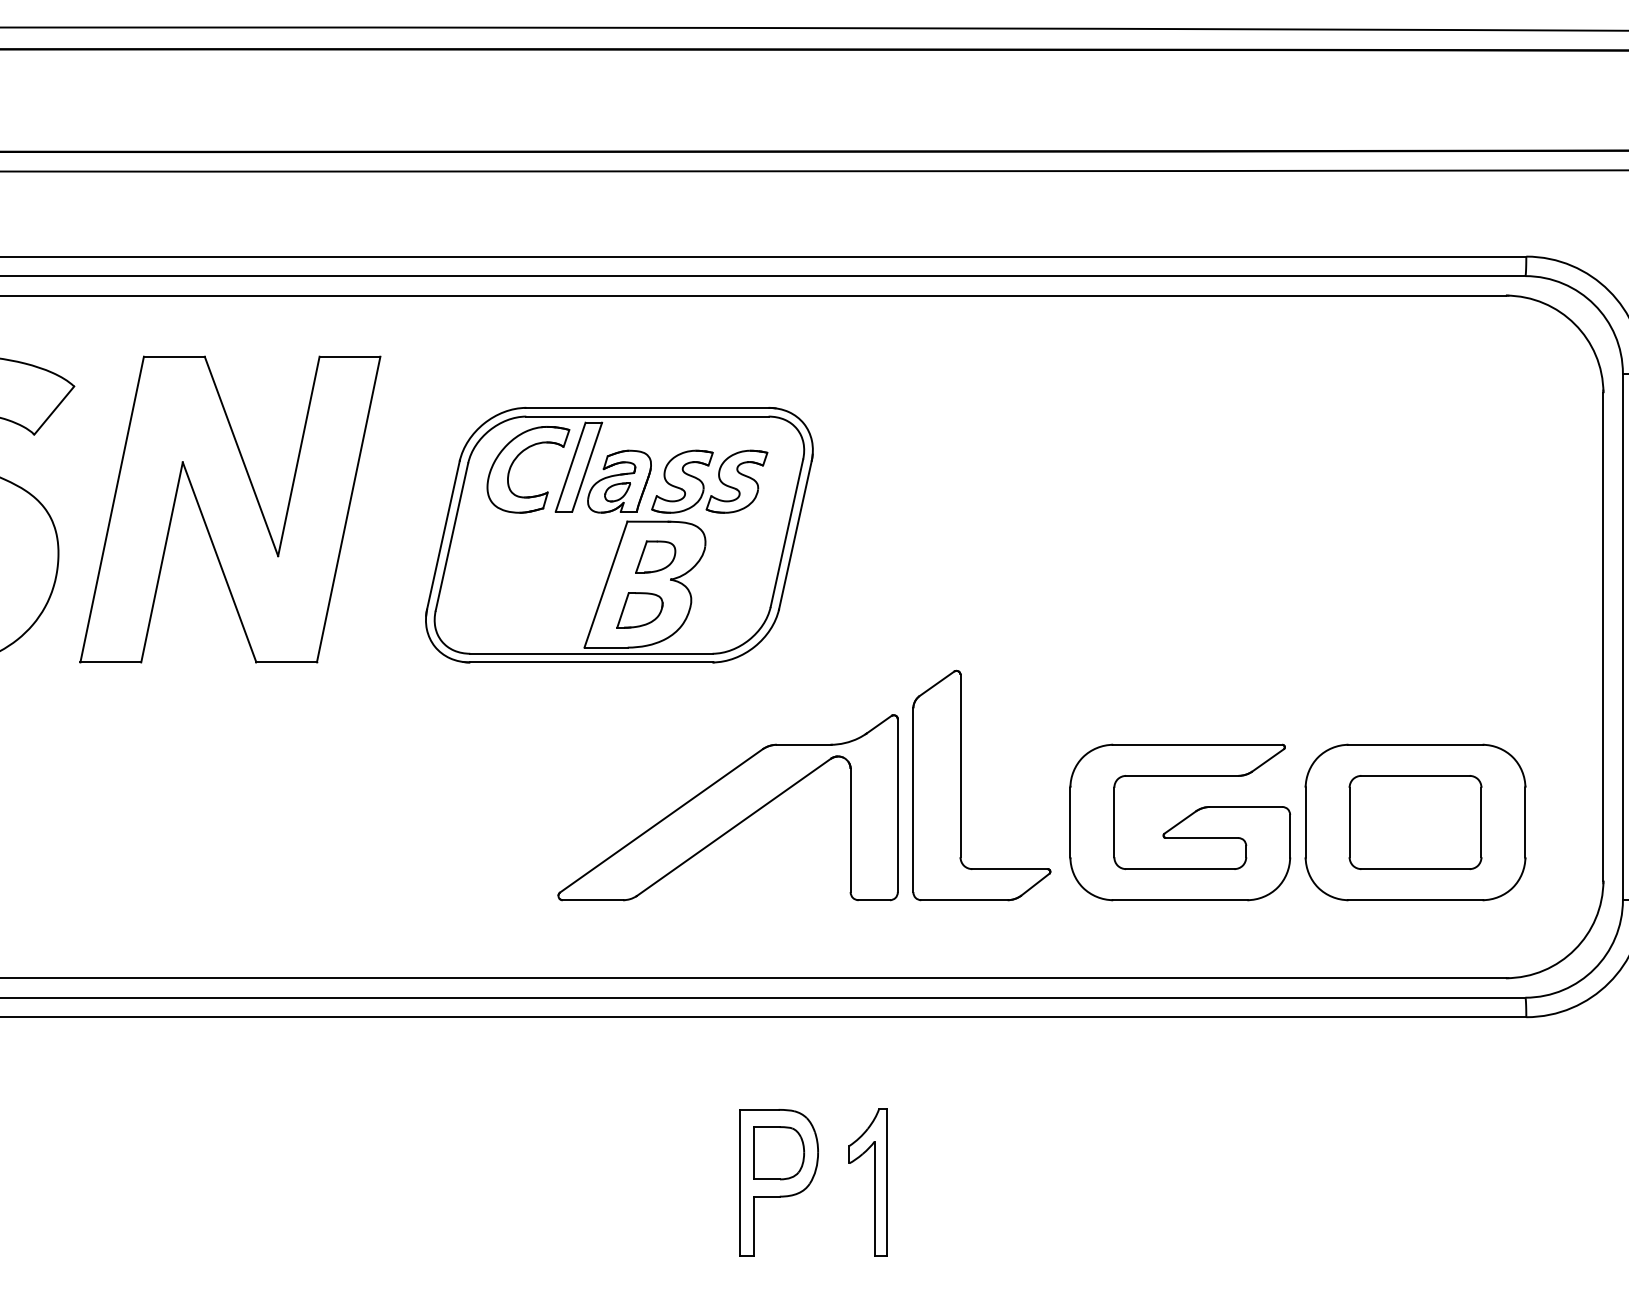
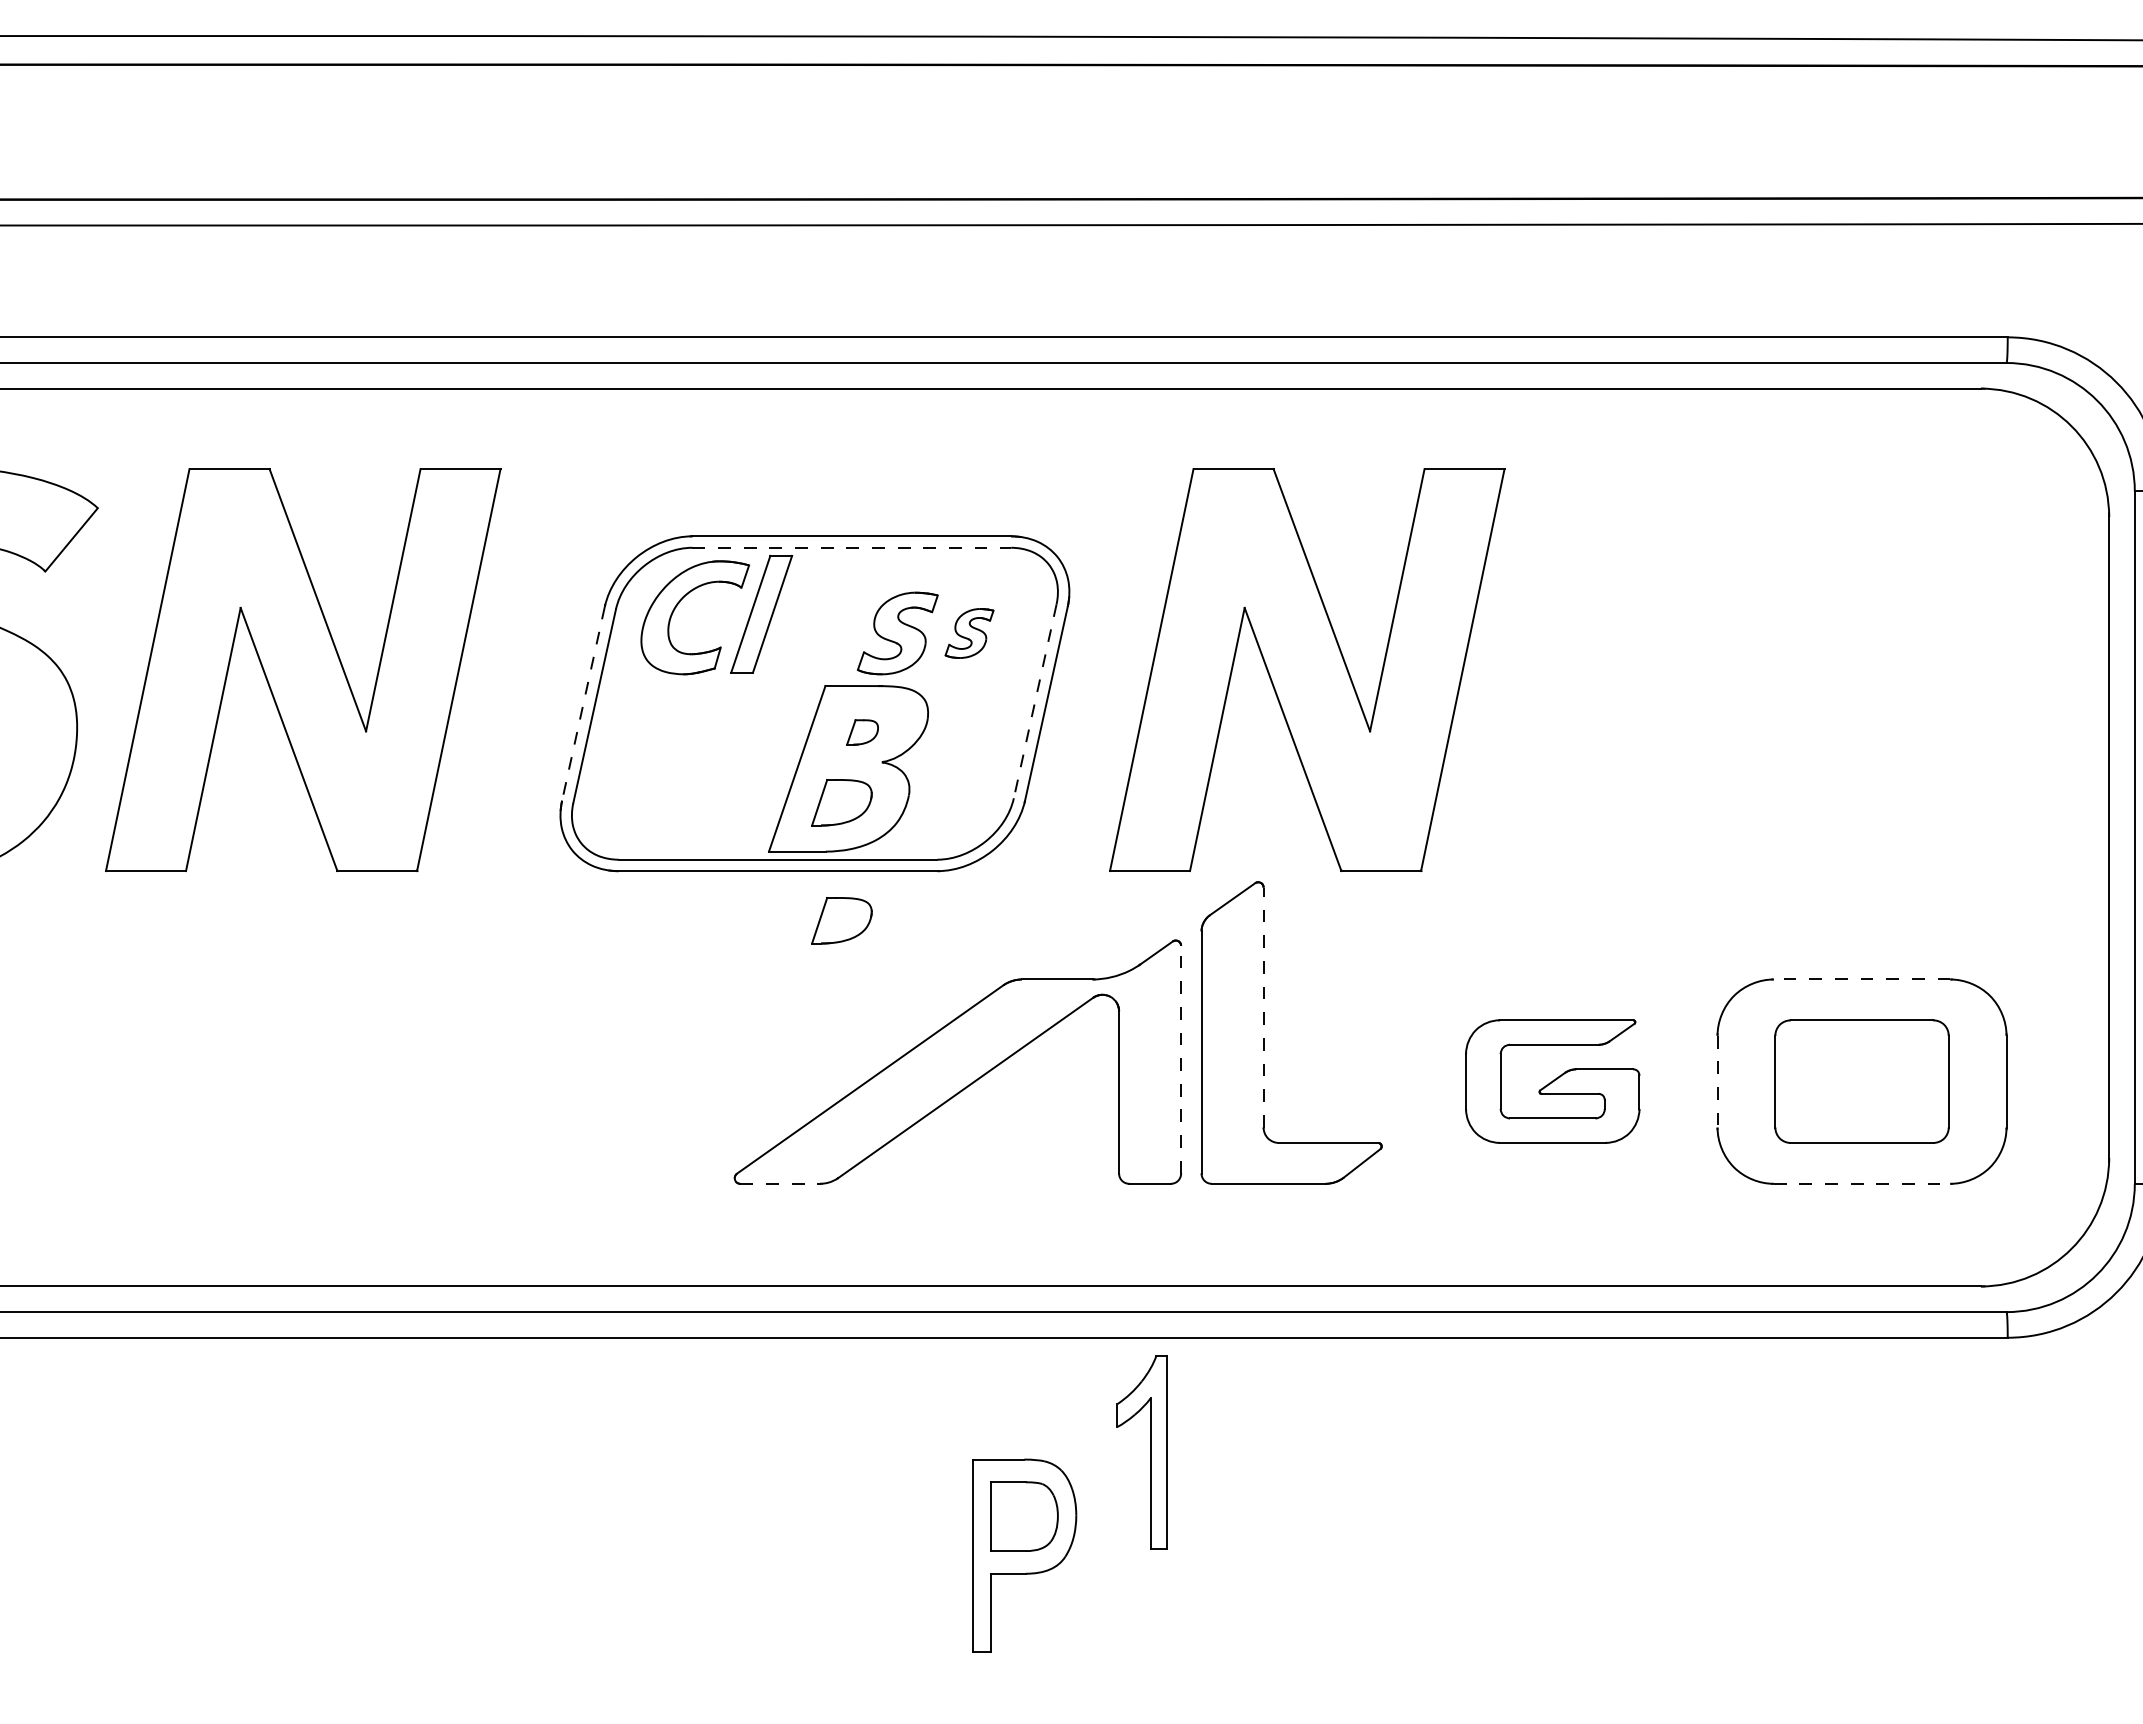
line: (647, 416) -> (852, 547), solid -> dashed
part: (619, 481) -> (814, 633), removed
part: (736, 481) -> (969, 633), size x0.6
part: (993, 509) -> (1307, 670), added
line: (787, 533) -> (1035, 701), solid -> dashed
line: (443, 535) -> (583, 704), solid -> dashed
part: (655, 557) -> (862, 732), size x0.6
part: (639, 699) -> (841, 920), added
line: (1415, 744) -> (1861, 979), solid -> dashed
line: (960, 766) -> (1263, 1007), solid -> dashed
line: (898, 805) -> (1181, 1059), solid -> dashed
part: (1180, 822) -> (1552, 1081), size x0.6
line: (1305, 822) -> (1717, 1081), solid -> dashed
line: (593, 899) -> (780, 1183), solid -> dashed
line: (1415, 899) -> (1862, 1183), solid -> dashed
part: (874, 1182) -> (1150, 1452), moved

